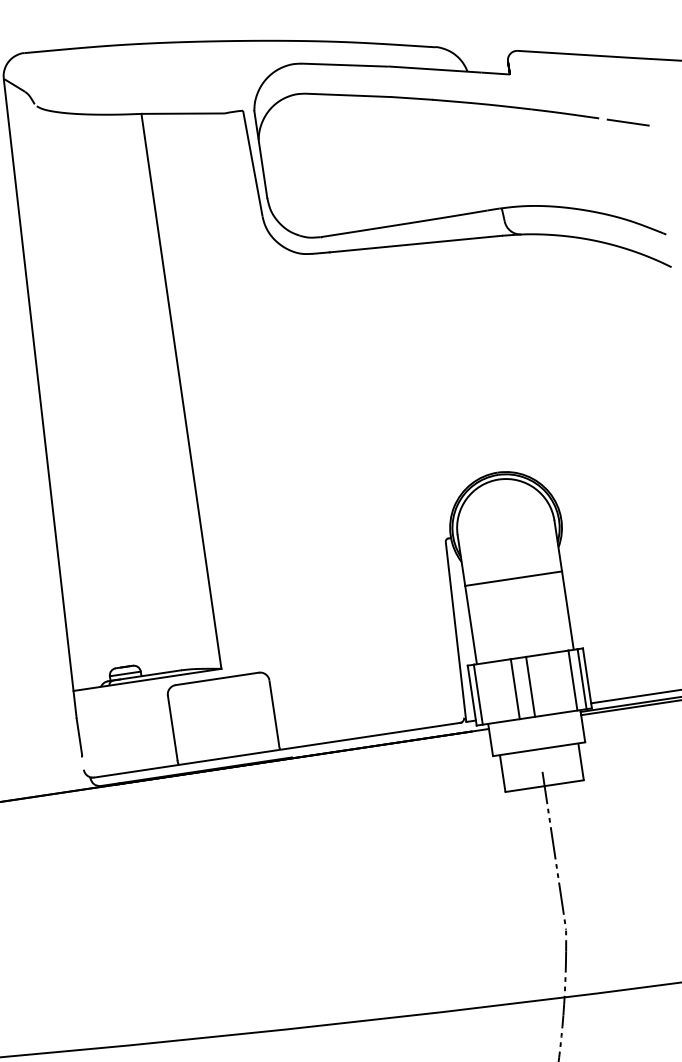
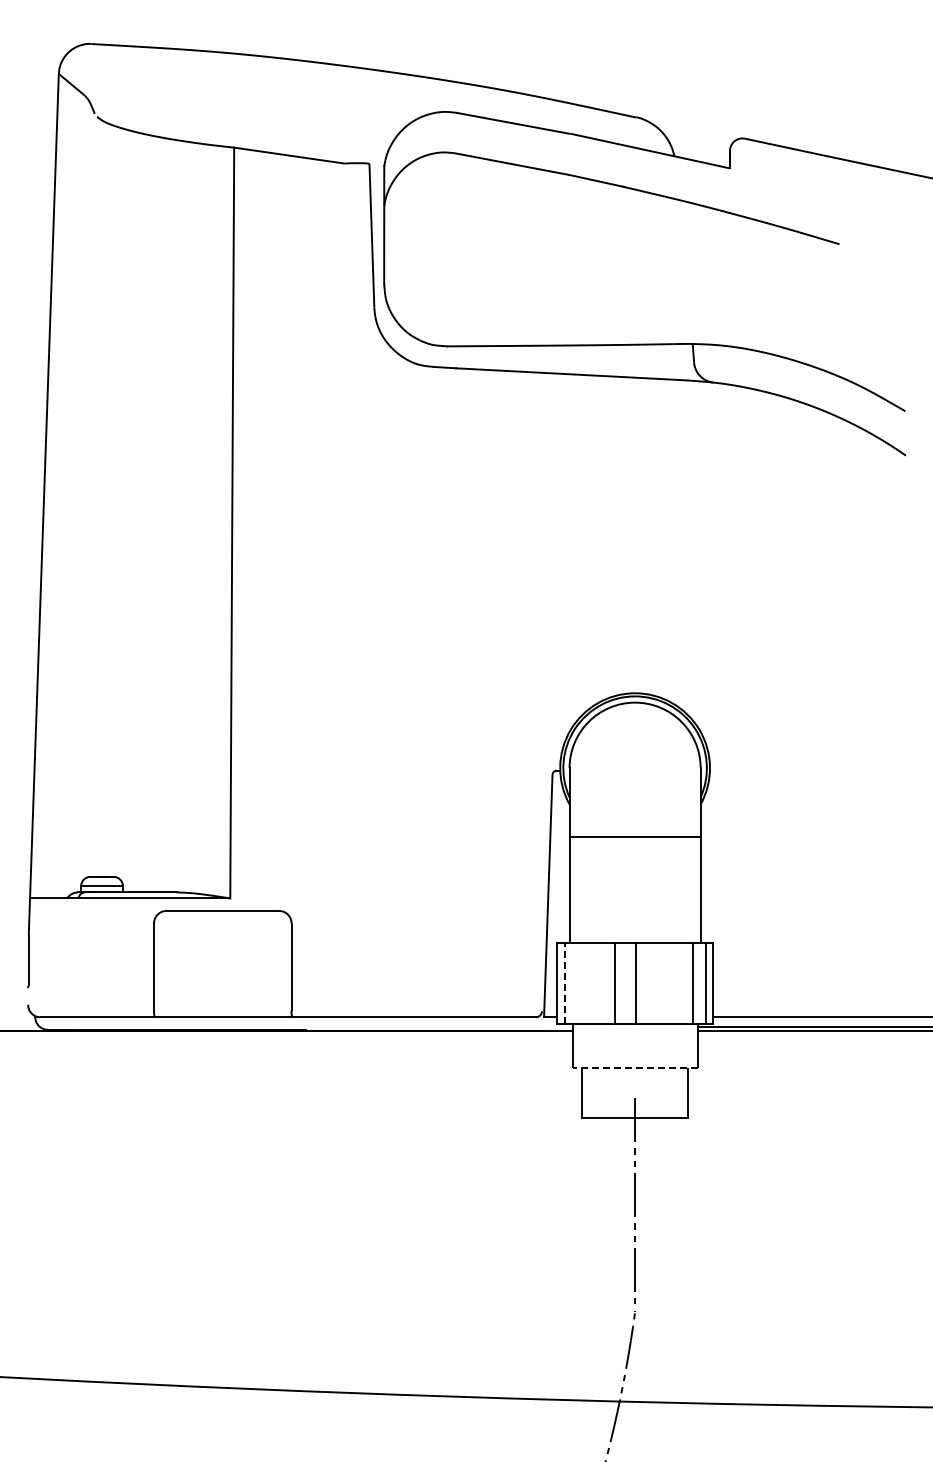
line: (627, 122) -> (876, 255), removed
line: (478, 694) -> (565, 983), solid -> dashed
line: (538, 749) -> (634, 1067), solid -> dashed

